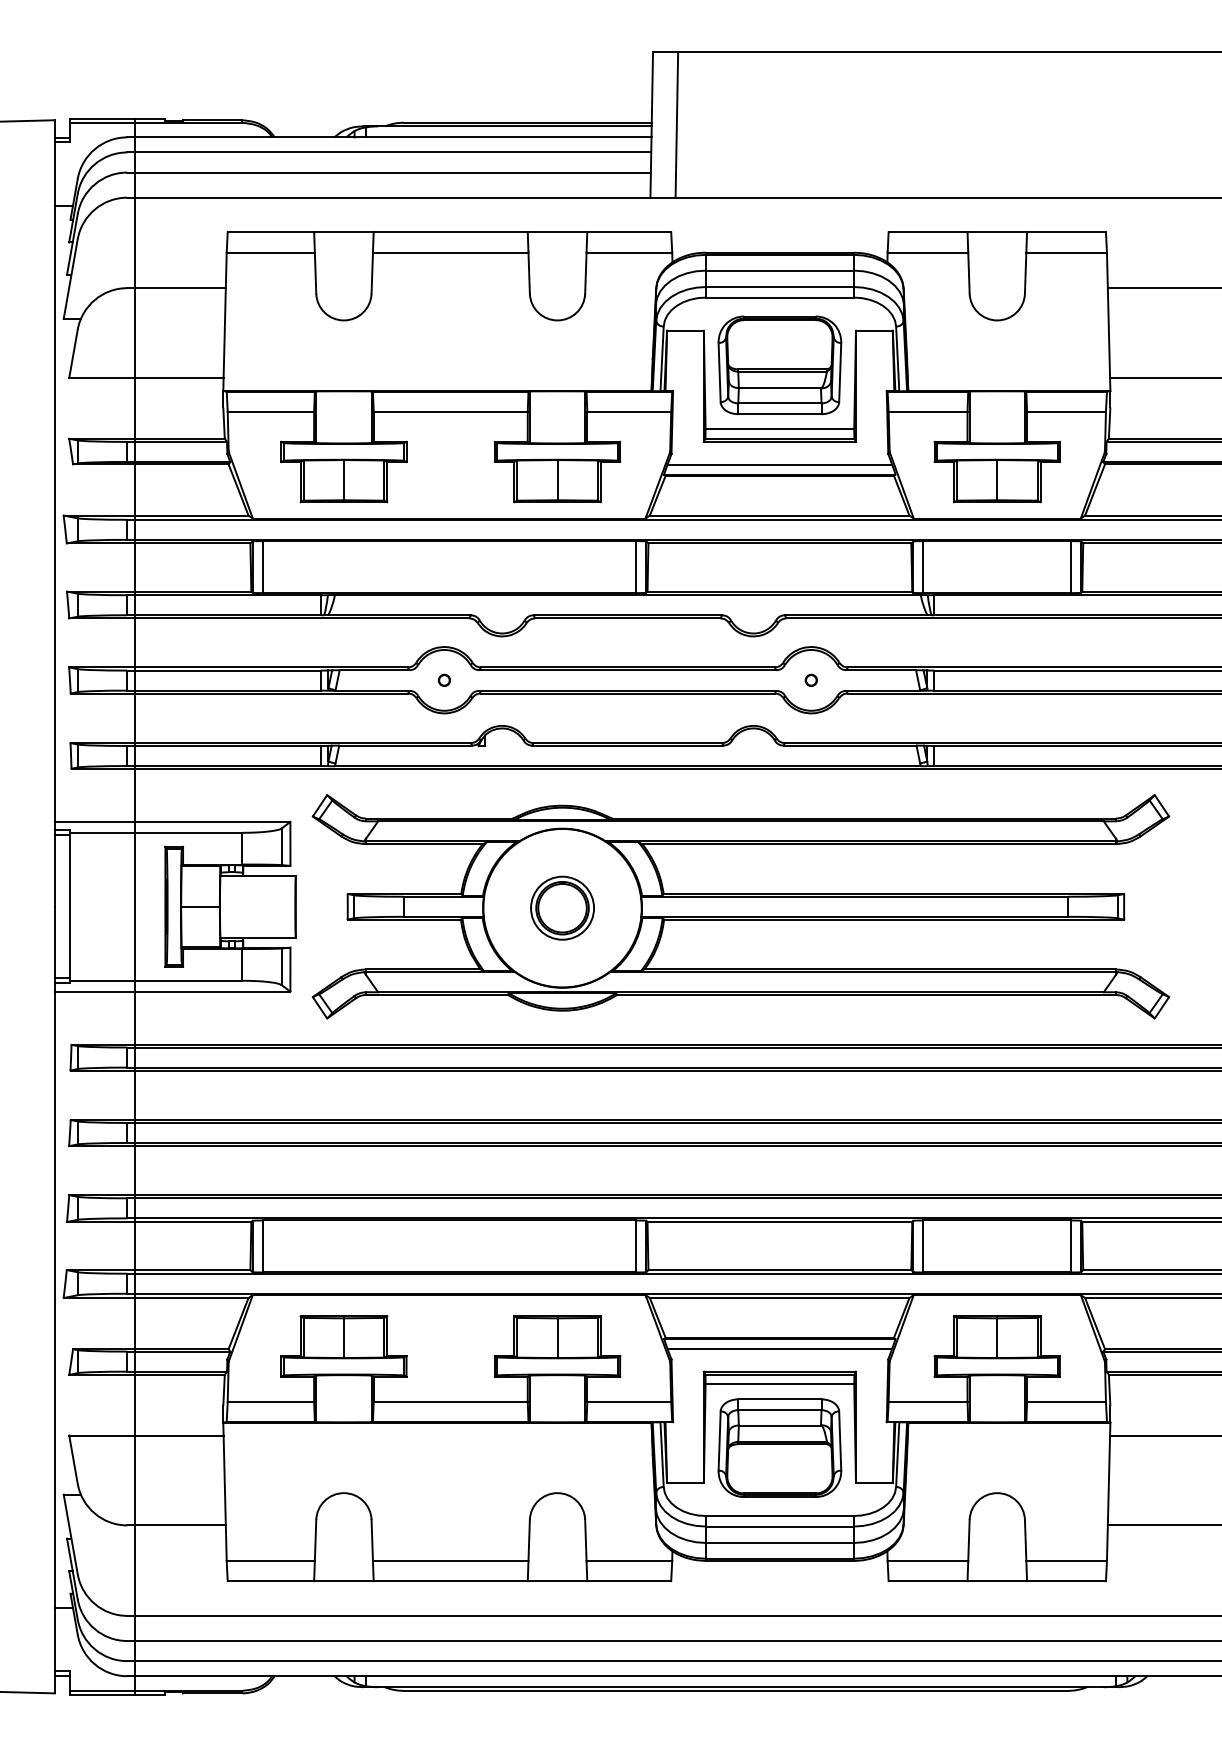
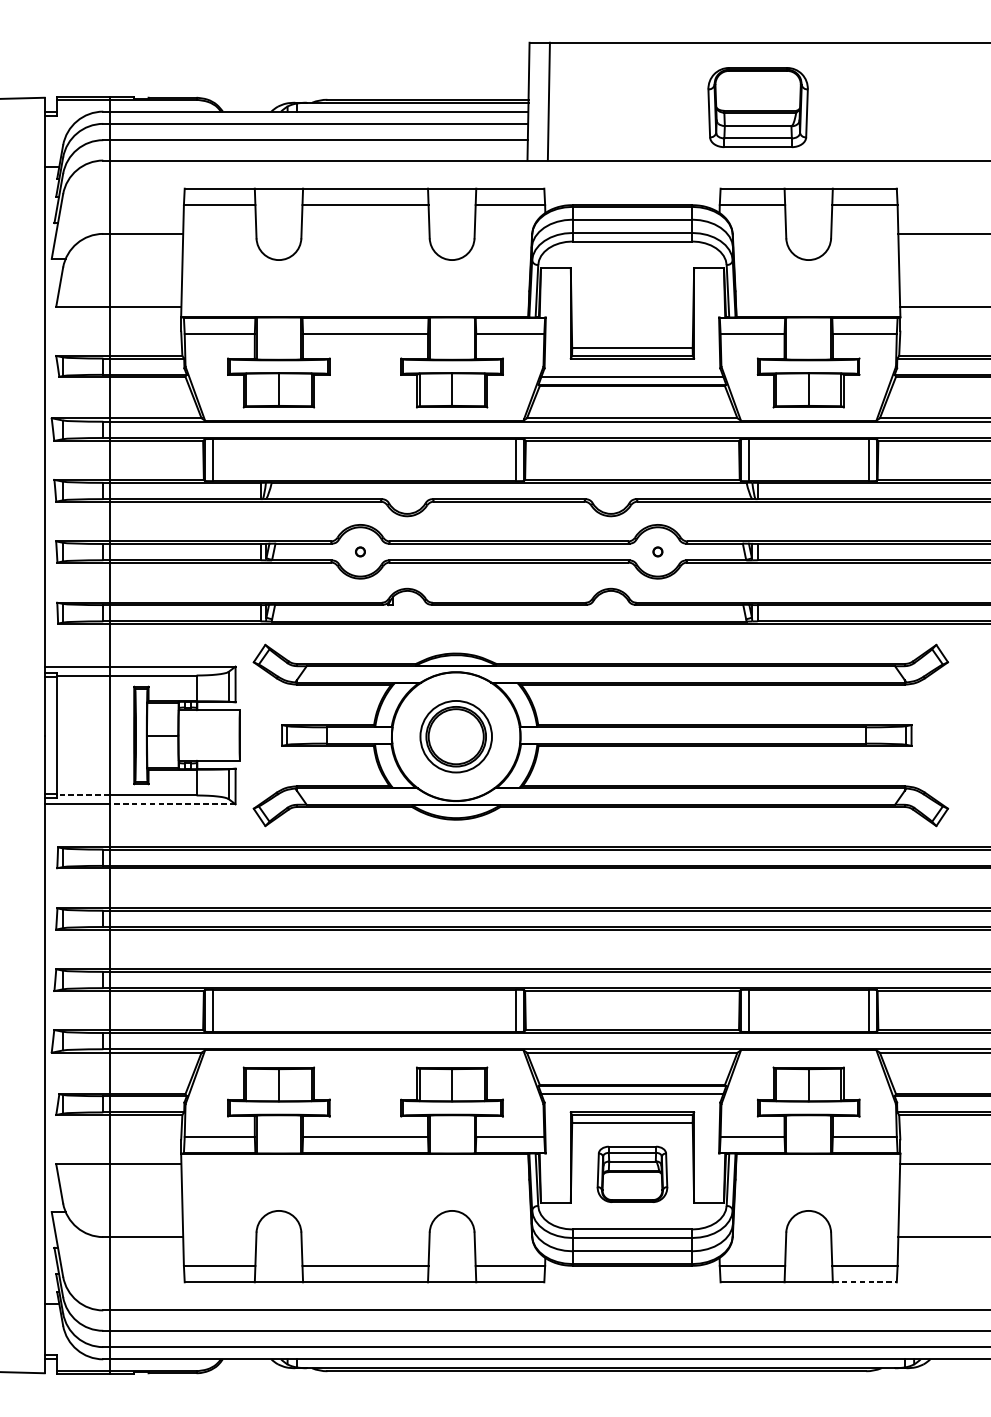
part: (779, 365) -> (757, 107), moved
part: (562, 907) -> (456, 736), size x1.4
line: (102, 980) -> (83, 795), solid -> dashed
line: (212, 991) -> (172, 804), solid -> dashed
part: (779, 1447) -> (632, 1173), size x0.7
line: (1067, 1581) -> (865, 1282), solid -> dashed

